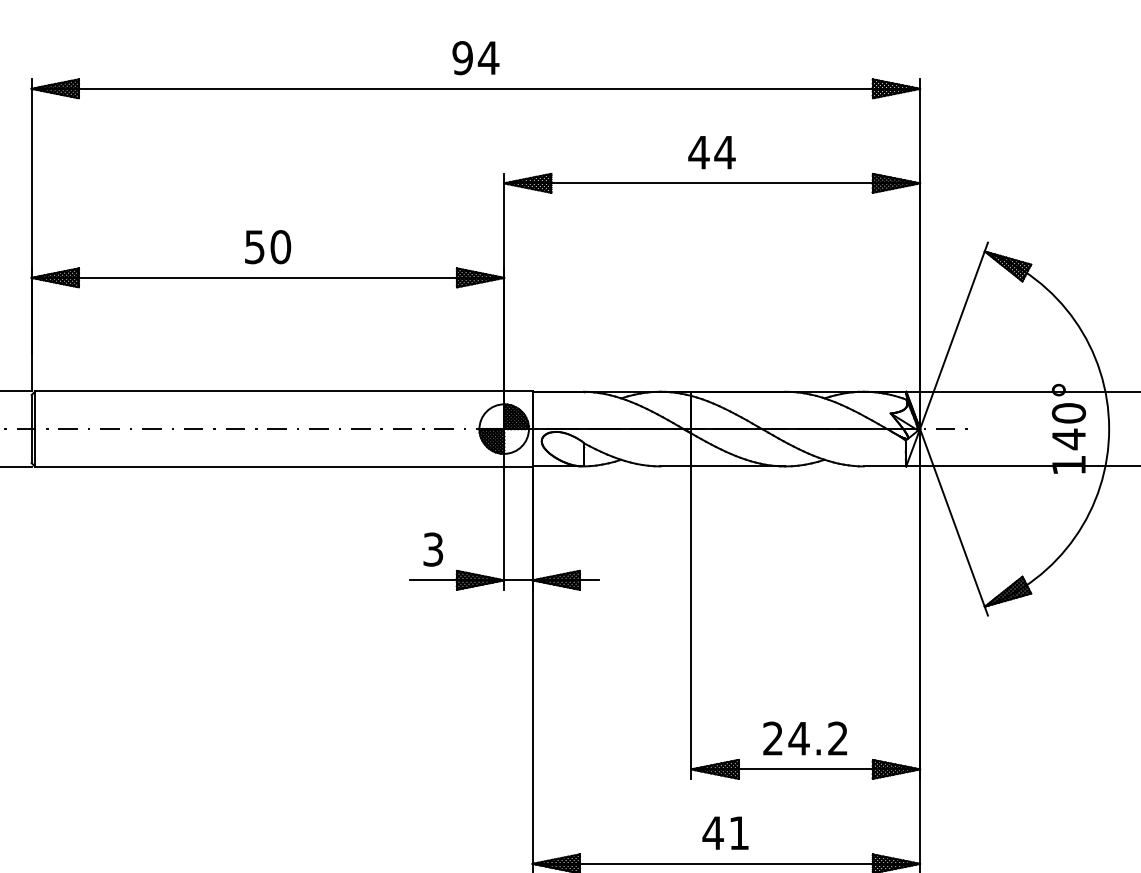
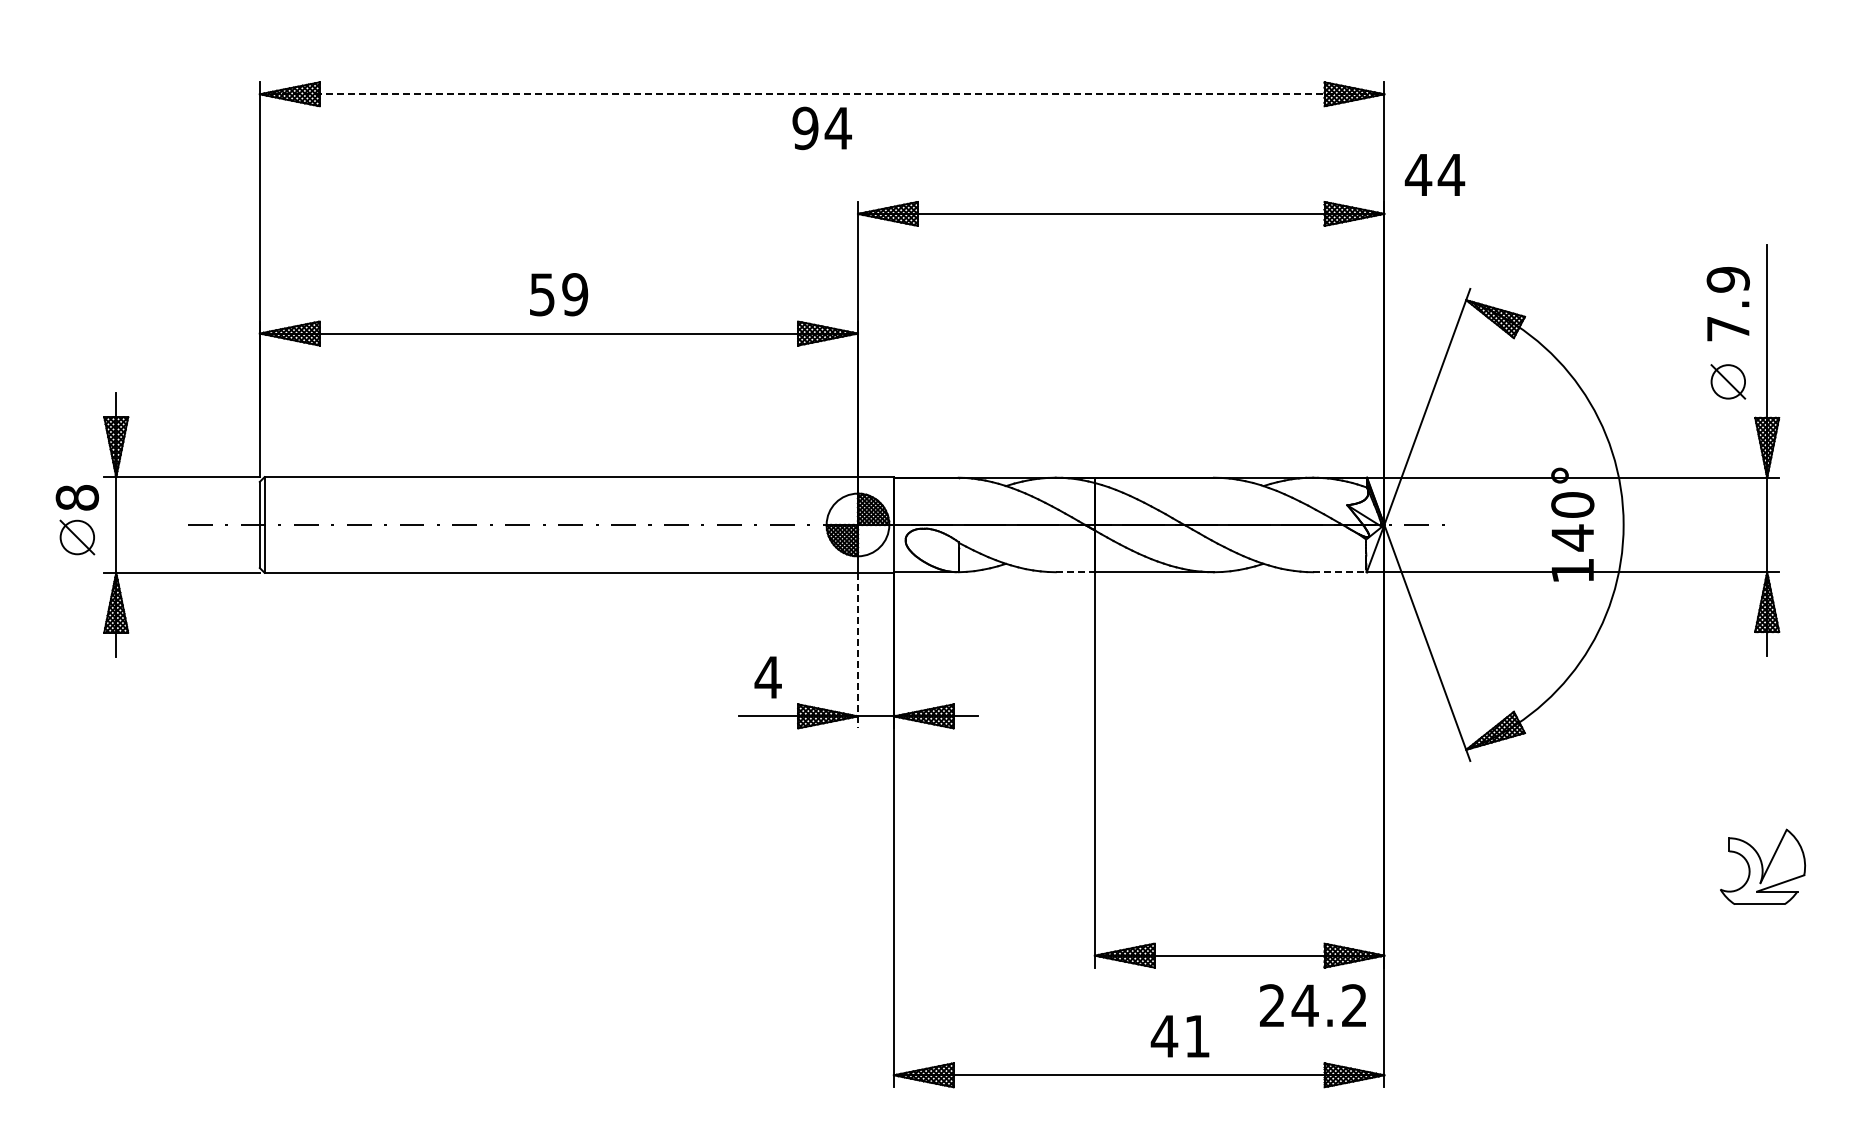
text: (475, 58) -> (821, 128), moved
line: (476, 88) -> (822, 94), solid -> dashed
text: (711, 152) -> (1434, 174), moved
text: (281, 247) -> (575, 294), 50 -> 59
line: (676, 466) -> (1075, 572), solid -> dashed
line: (885, 466) -> (1340, 572), solid -> dashed
line: (503, 528) -> (857, 650), solid -> dashed
text: (432, 549) -> (767, 677), 3 -> 4
text: (804, 738) -> (1312, 1005), moved
text: (725, 833) -> (1179, 1036), moved

